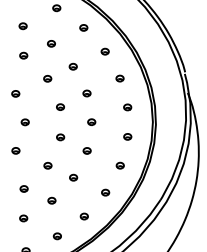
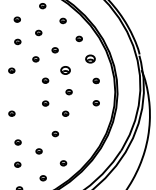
part: (120, 78) -> (90, 59), size x1.6
part: (86, 93) -> (65, 70), size x1.6
part: (24, 122) -> (18, 92), removed
part: (47, 165) -> (35, 124), removed
part: (120, 165) -> (90, 124), removed
part: (105, 192) -> (79, 145), removed

